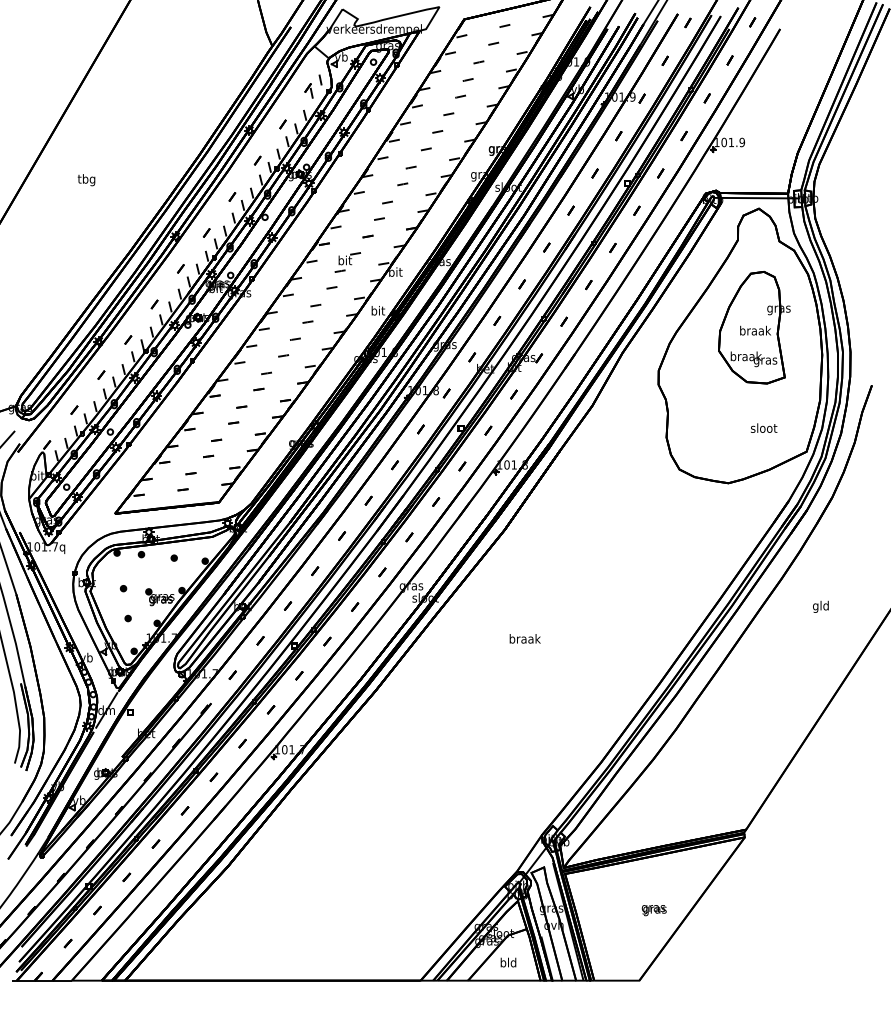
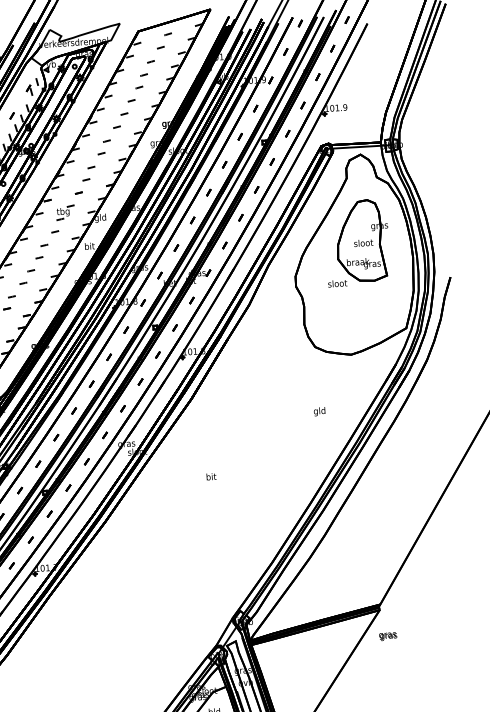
text: (344, 261) -> (63, 212), bit -> tbg
text: (395, 273) -> (100, 218), bit -> gld
text: (755, 330) -> (363, 242), braak -> sloot
text: (764, 427) -> (337, 283), moved
text: (820, 606) -> (319, 411), moved
text: (524, 638) -> (210, 476), braak -> bit
text: (653, 910) -> (387, 636), moved

